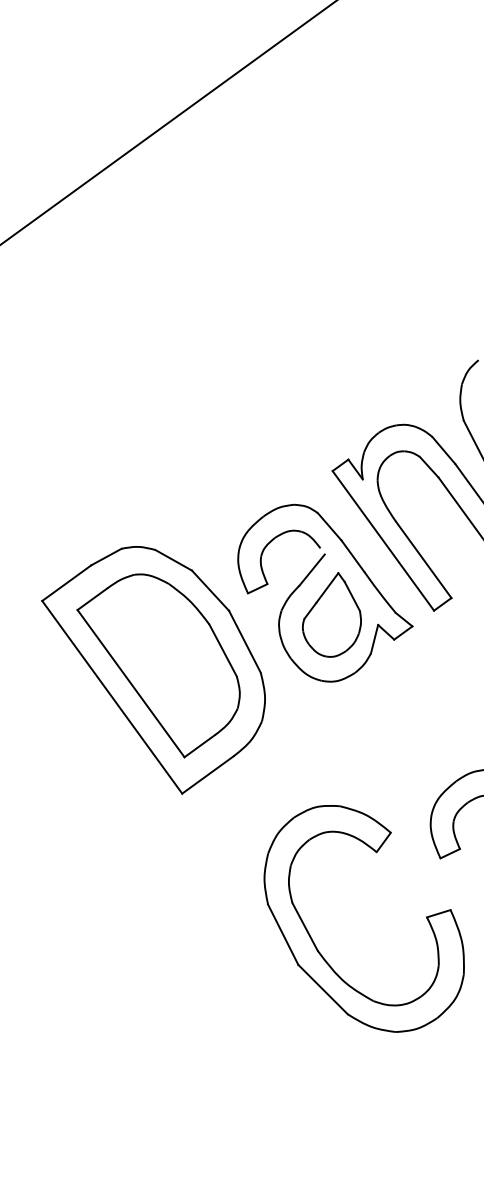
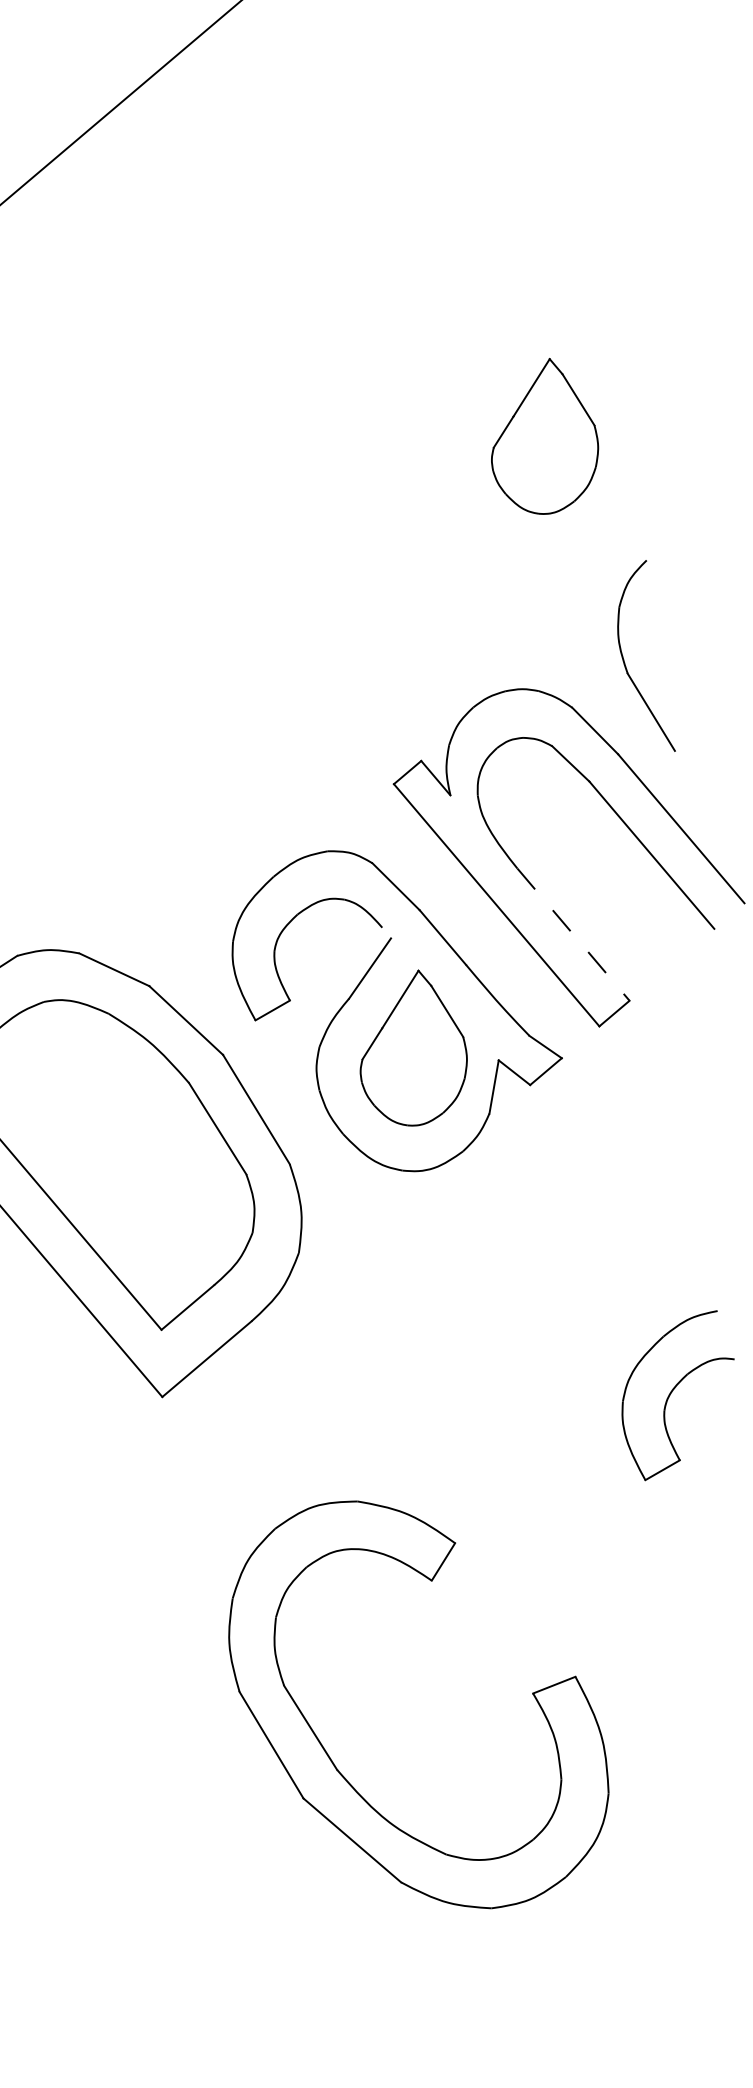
part: (427, 288) -> (542, 435), added
line: (424, 560) -> (574, 935), solid -> dashed
part: (317, 947) -> (336, 1763), moved

